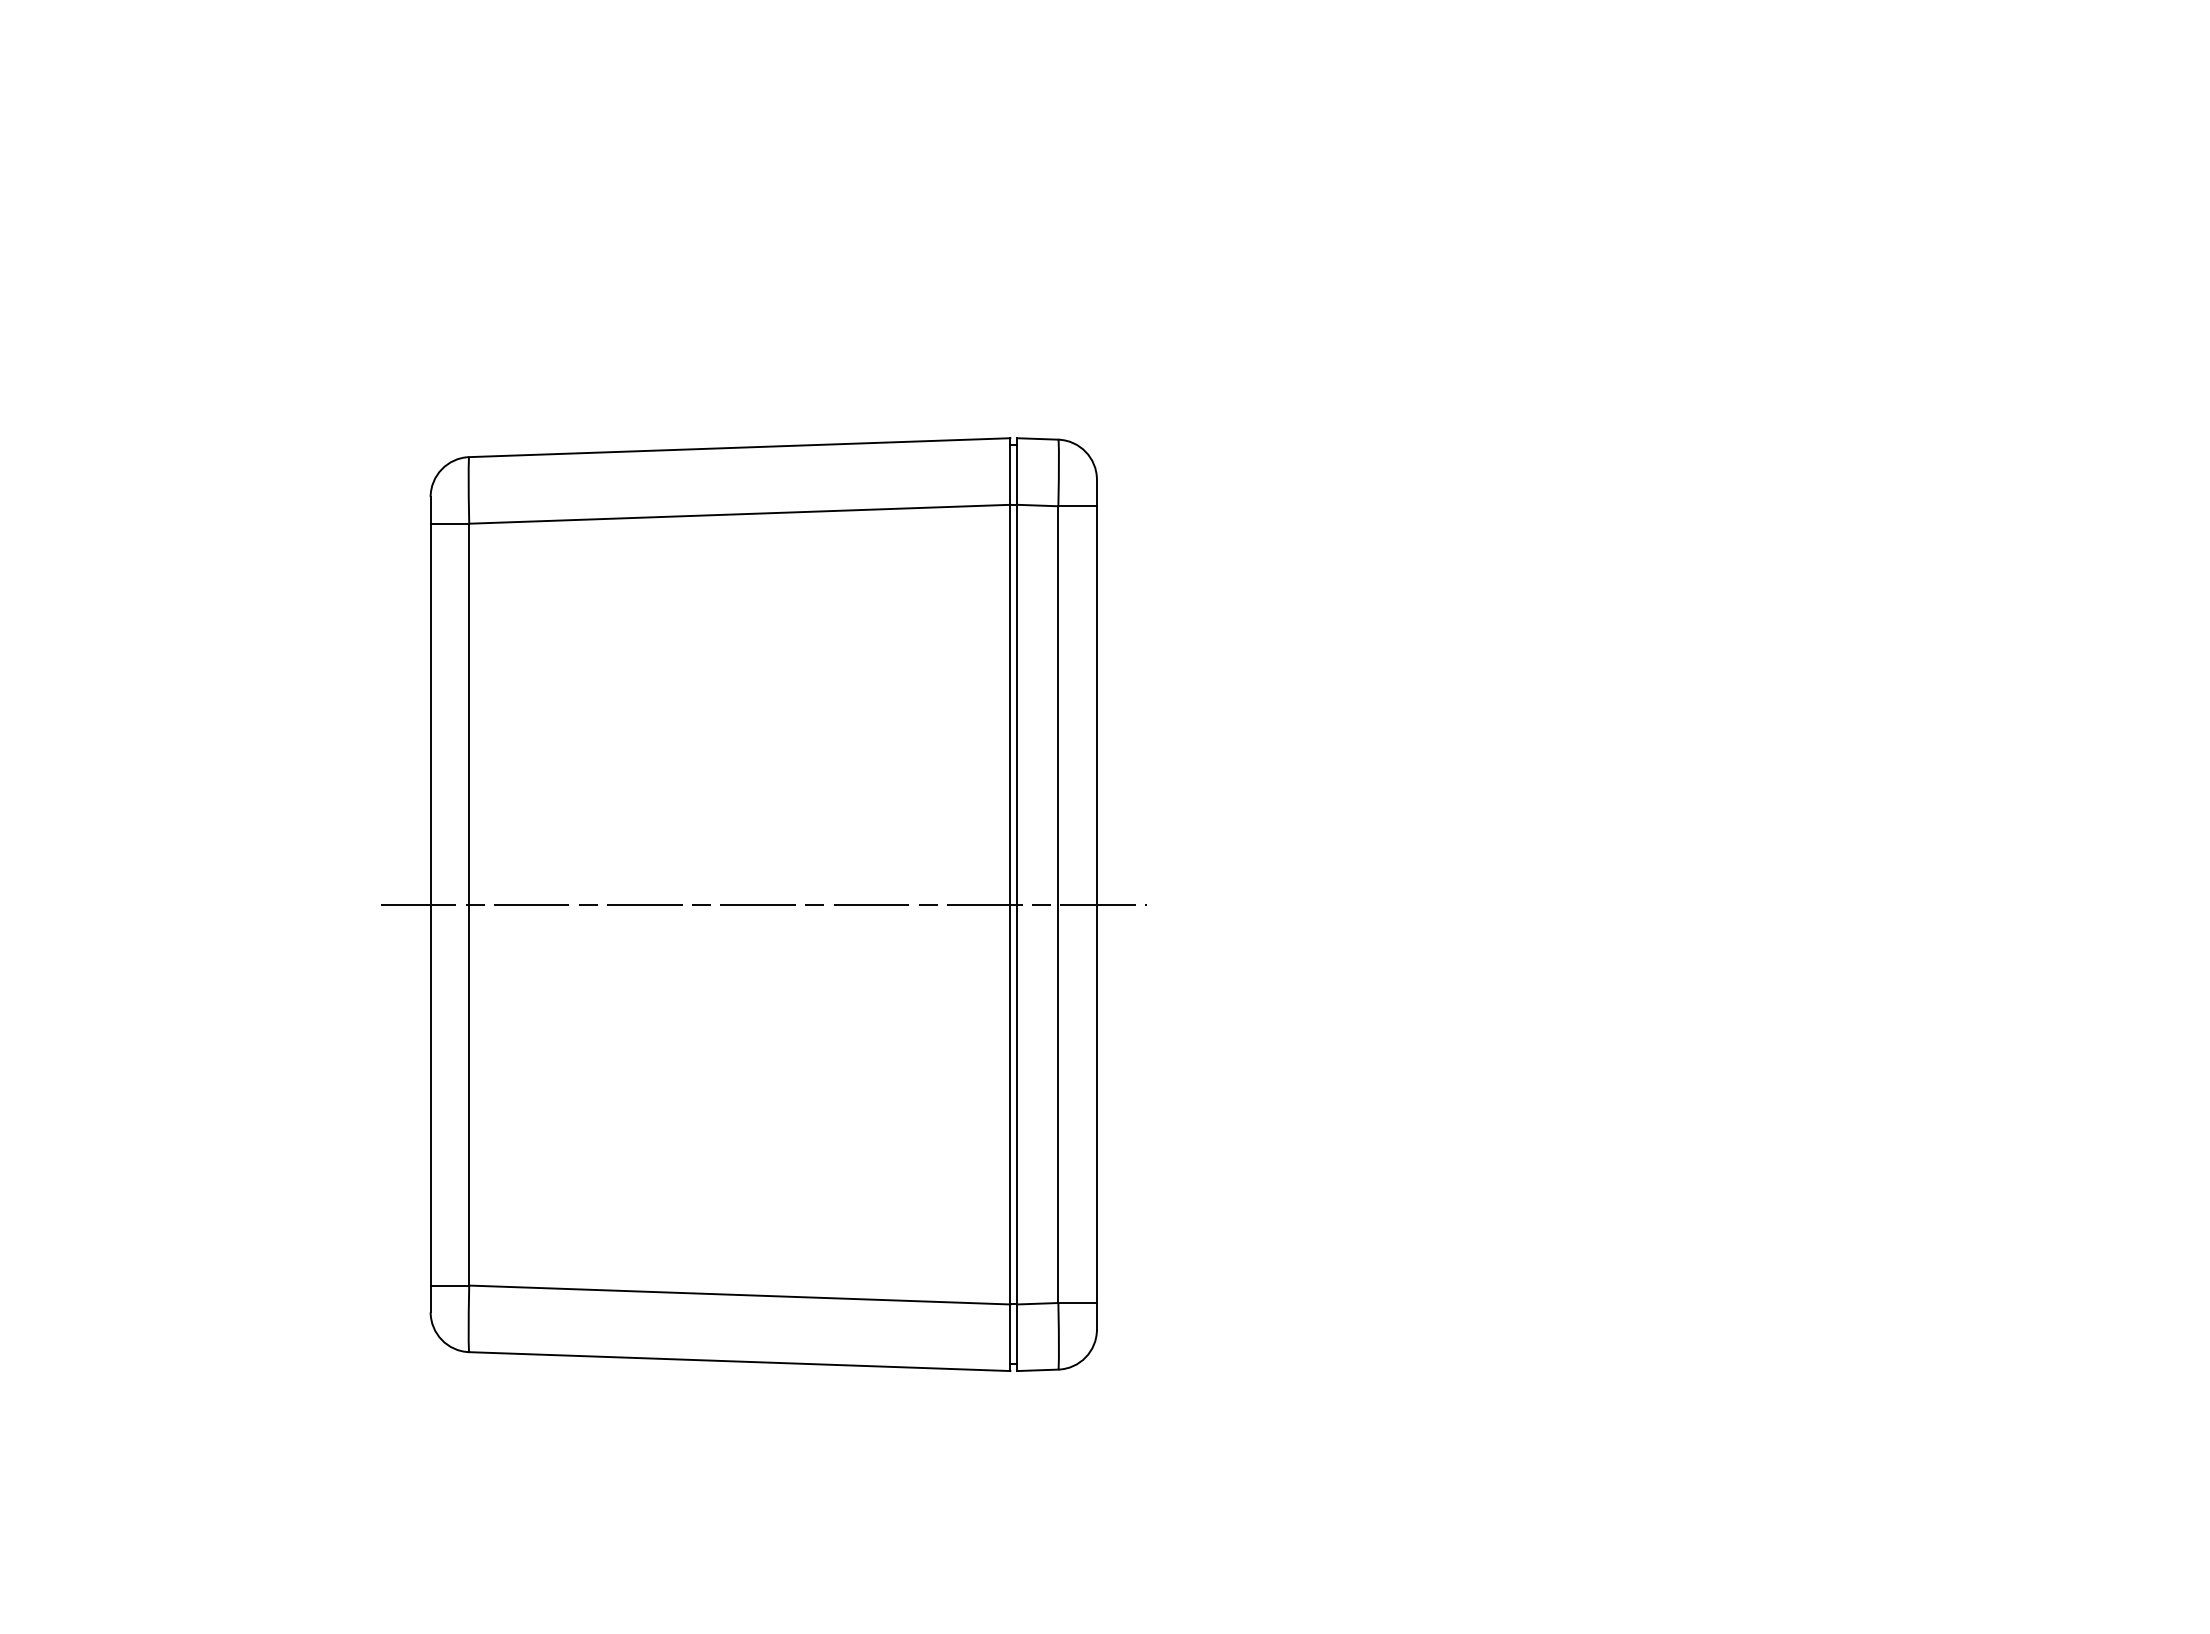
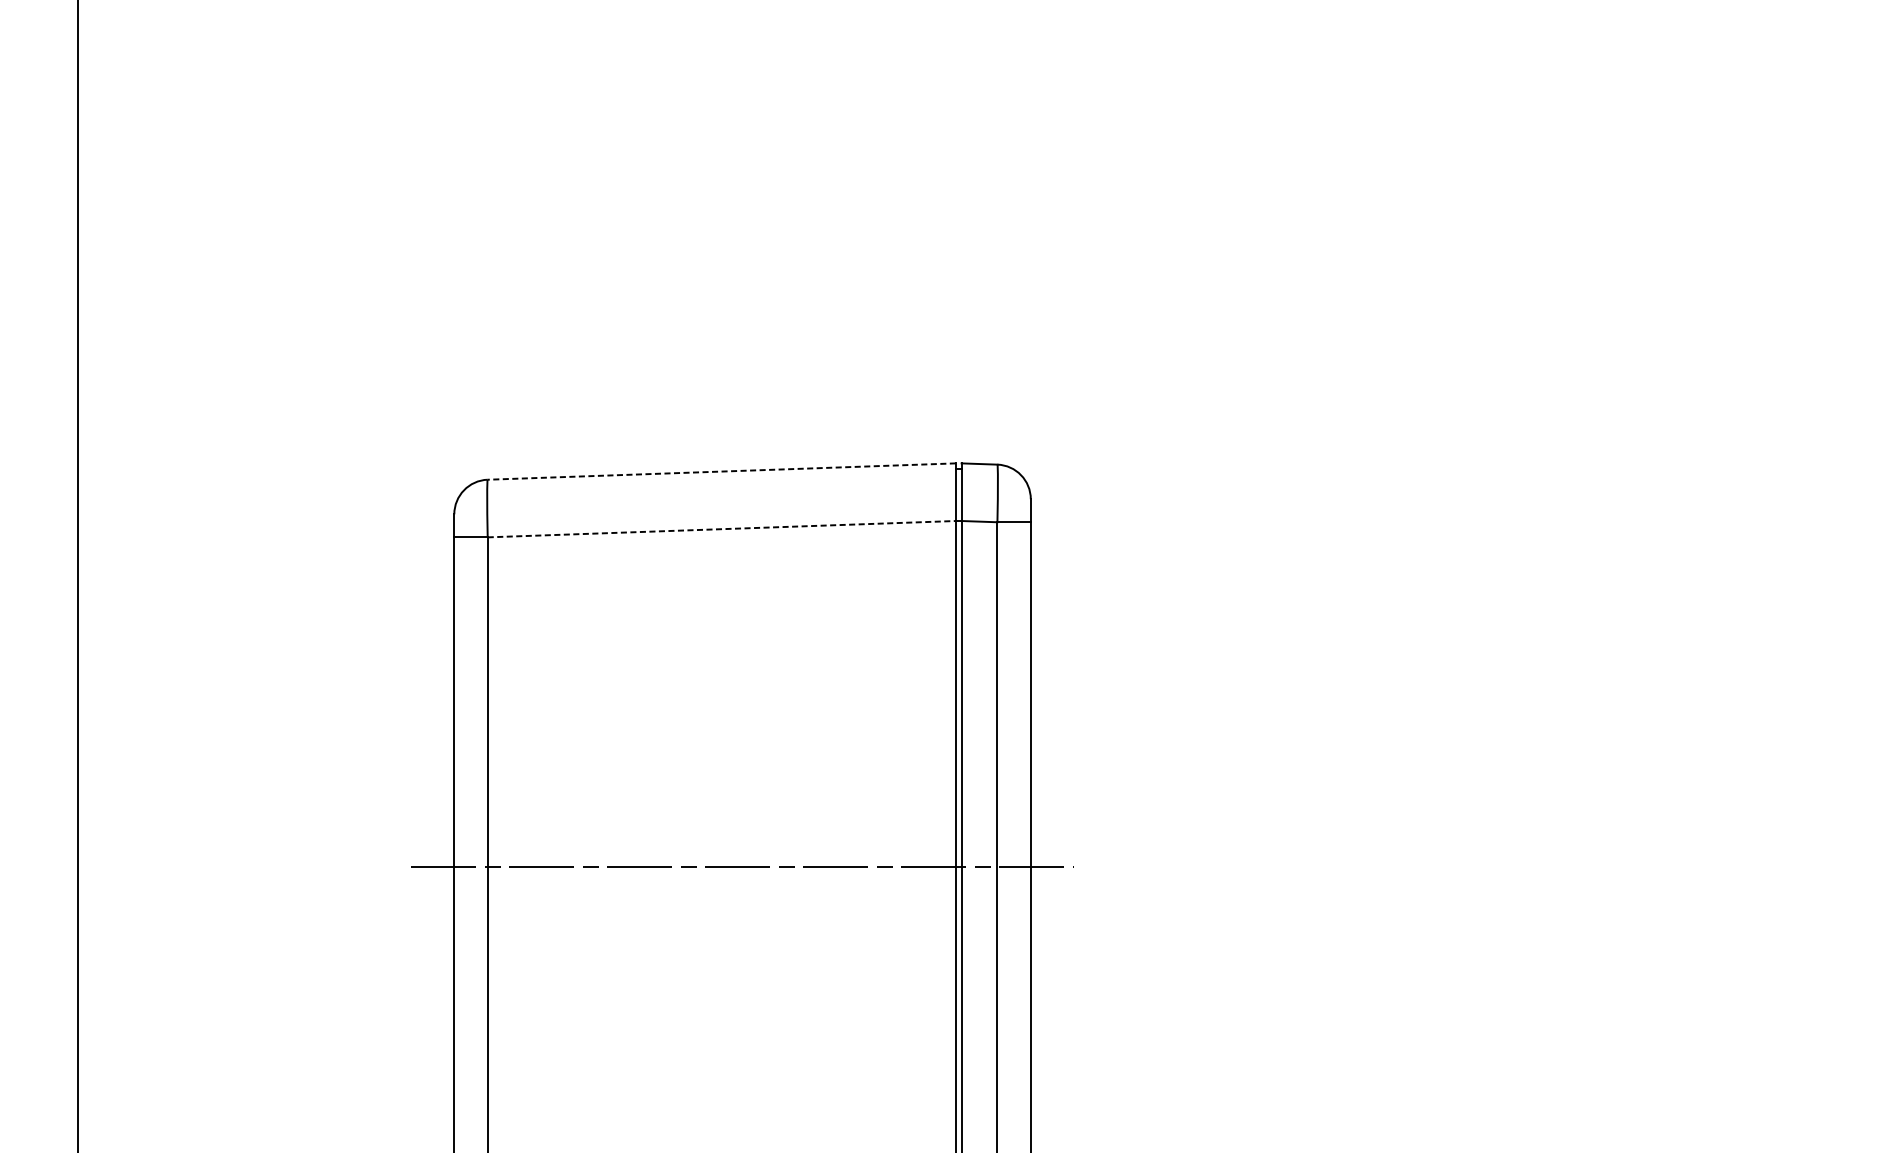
line: (739, 447) -> (721, 471), solid -> dashed
line: (739, 514) -> (721, 529), solid -> dashed

